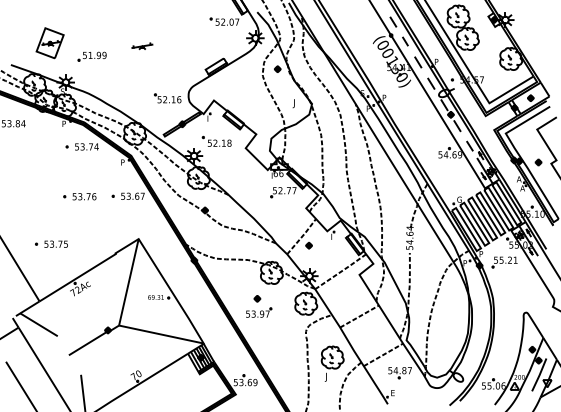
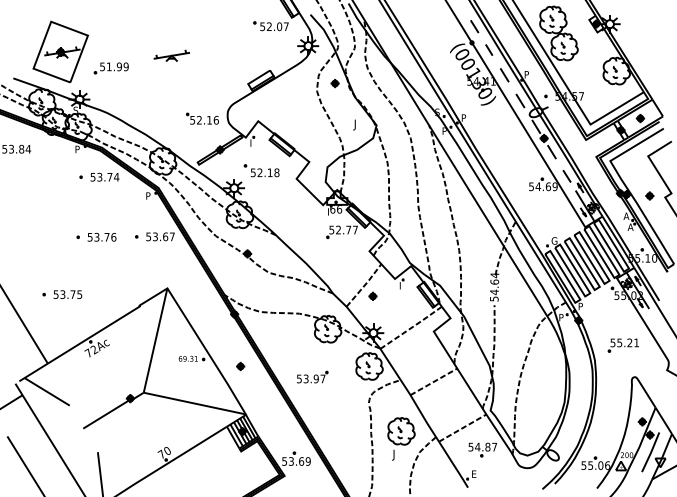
part: (49, 43) -> (59, 52), size x1.67
part: (142, 46) -> (172, 56), size x1.43
part: (504, 262) -> (623, 345), moved
part: (257, 298) -> (240, 366), moved

